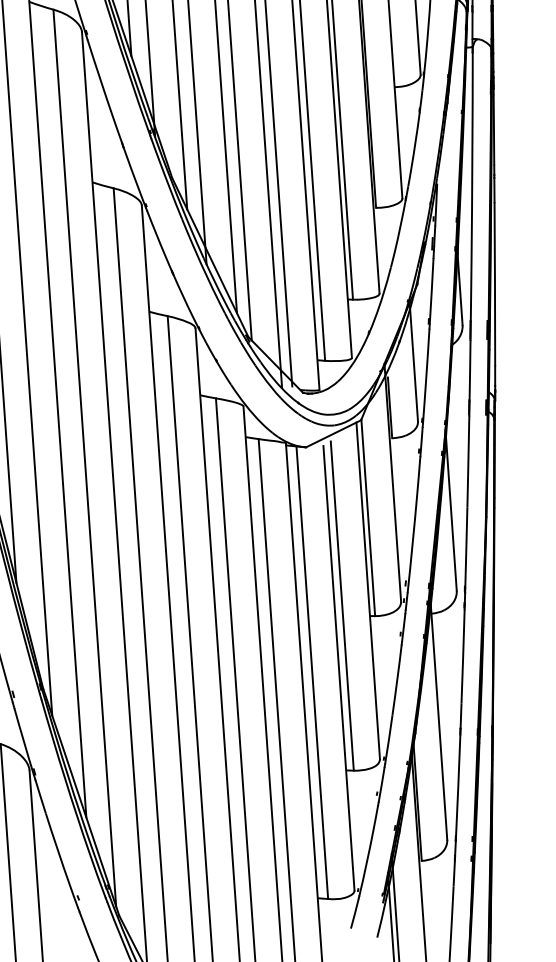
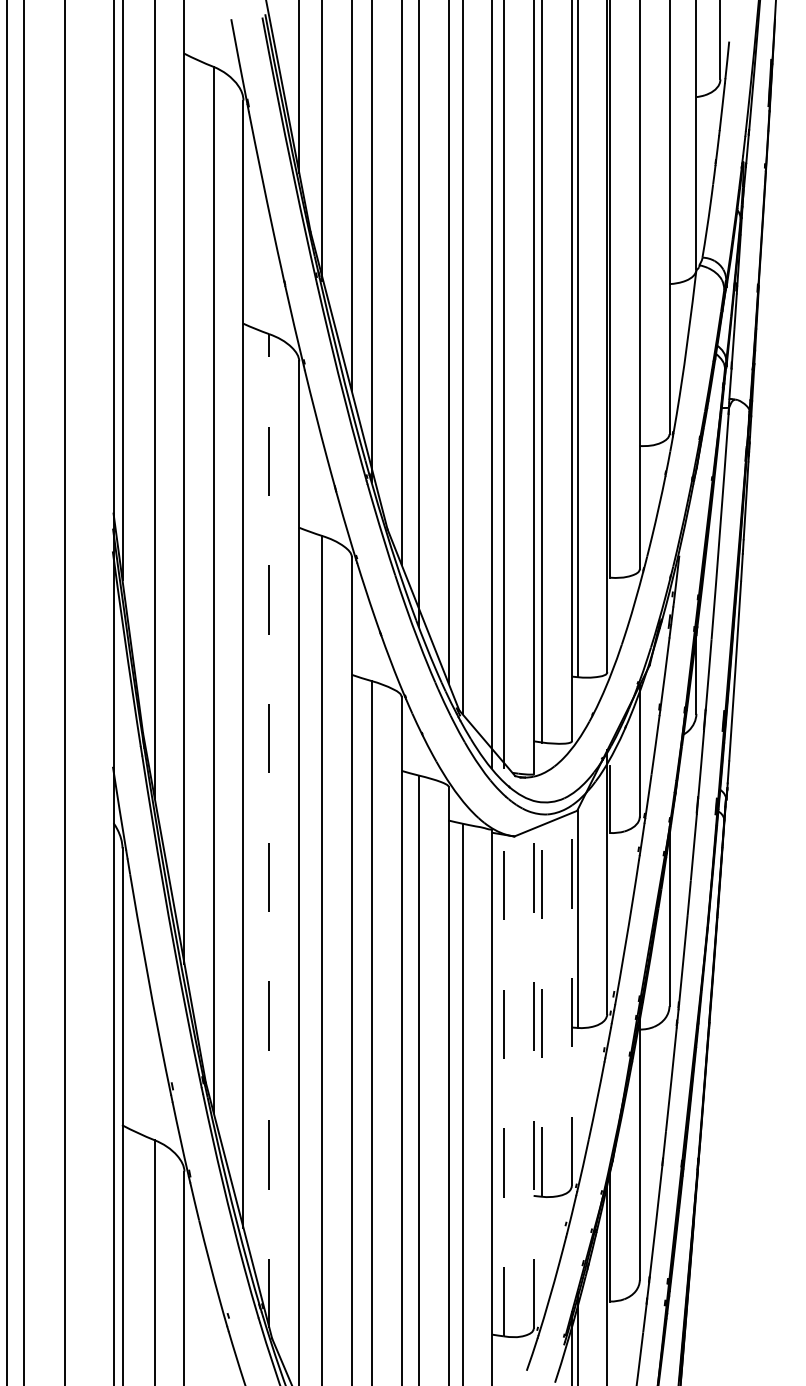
line: (84, 457) -> (269, 830), solid -> dashed
line: (367, 590) -> (571, 999), solid -> dashed
line: (342, 605) -> (542, 1013), solid -> dashed
line: (338, 668) -> (533, 1082), solid -> dashed
line: (312, 673) -> (503, 1086), solid -> dashed

